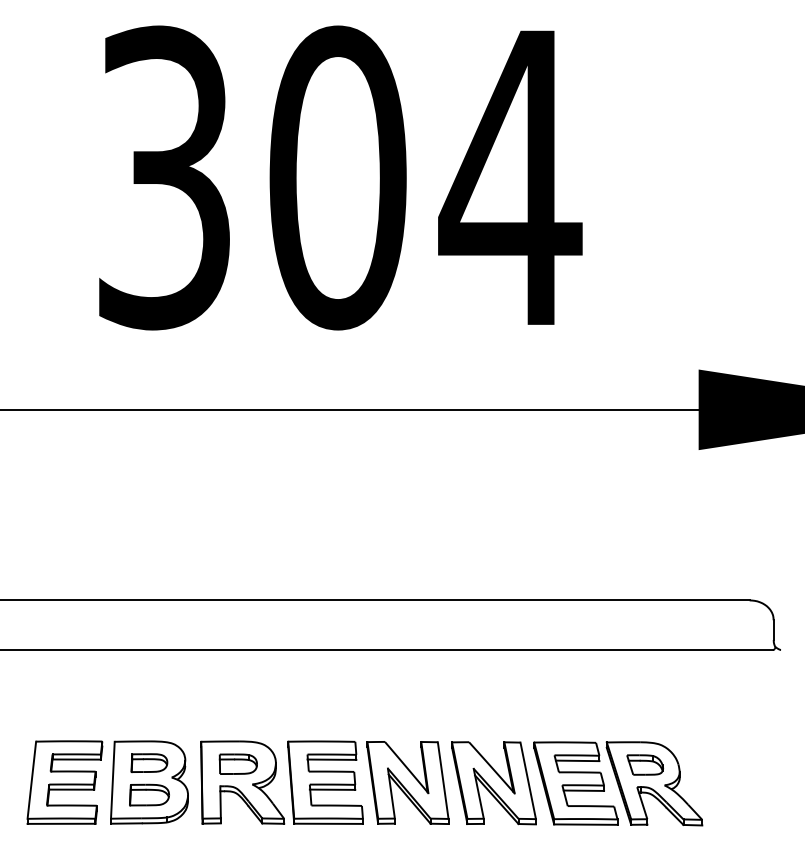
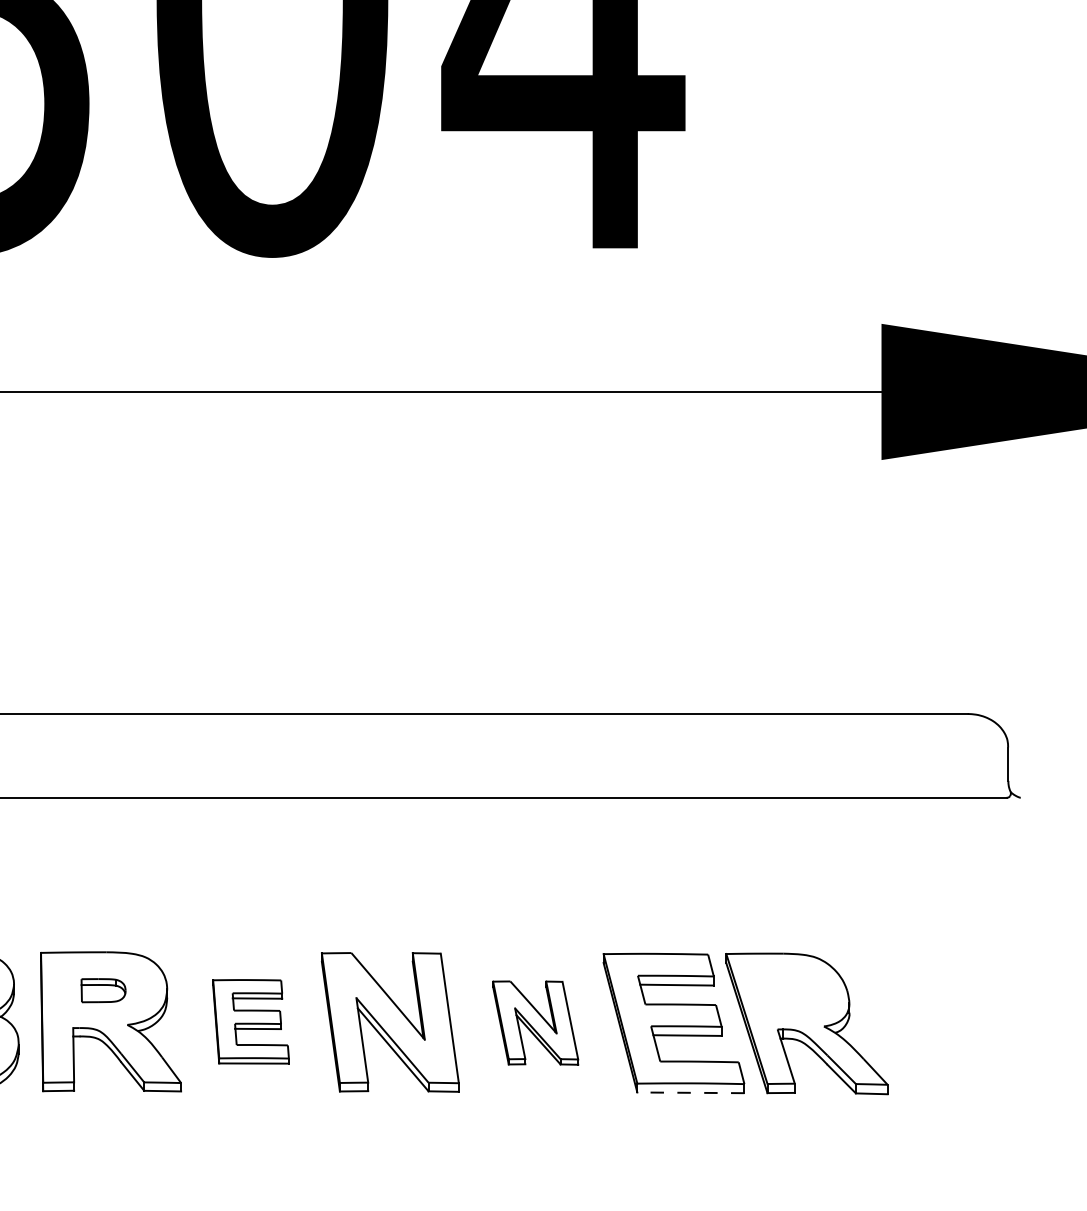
part: (237, 763) -> (102, 989), size x0.7
part: (644, 764) -> (789, 991), removed
part: (325, 782) -> (250, 1021), size x0.6
part: (493, 783) -> (534, 1023), size x0.6
line: (585, 824) -> (690, 1092), solid -> dashed

